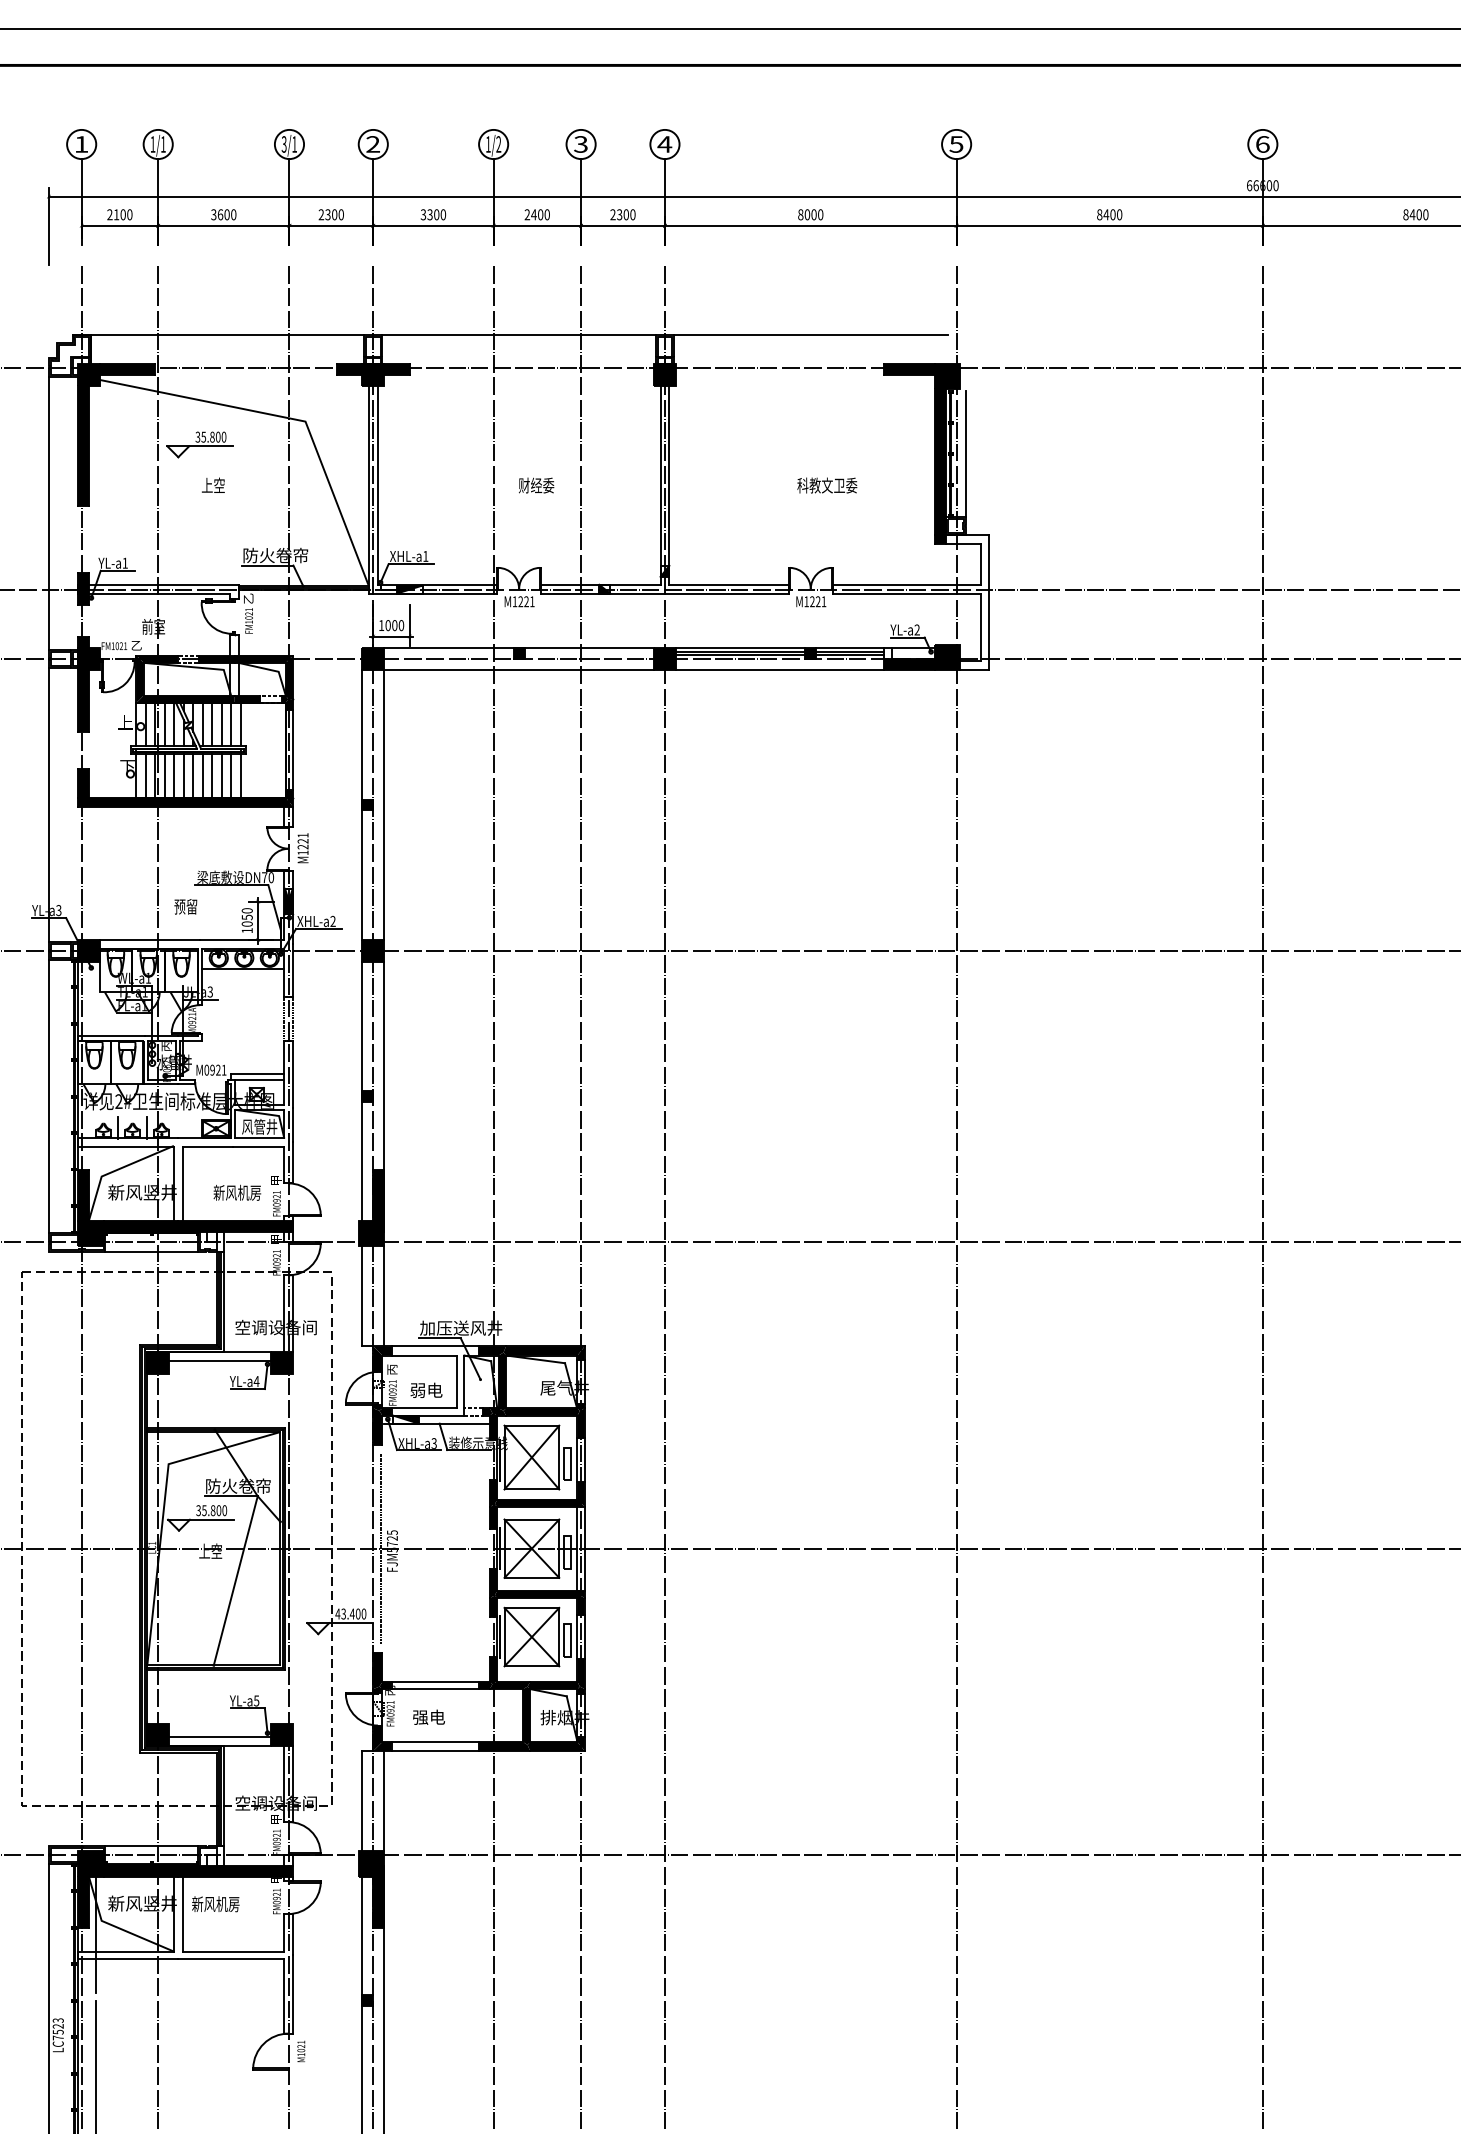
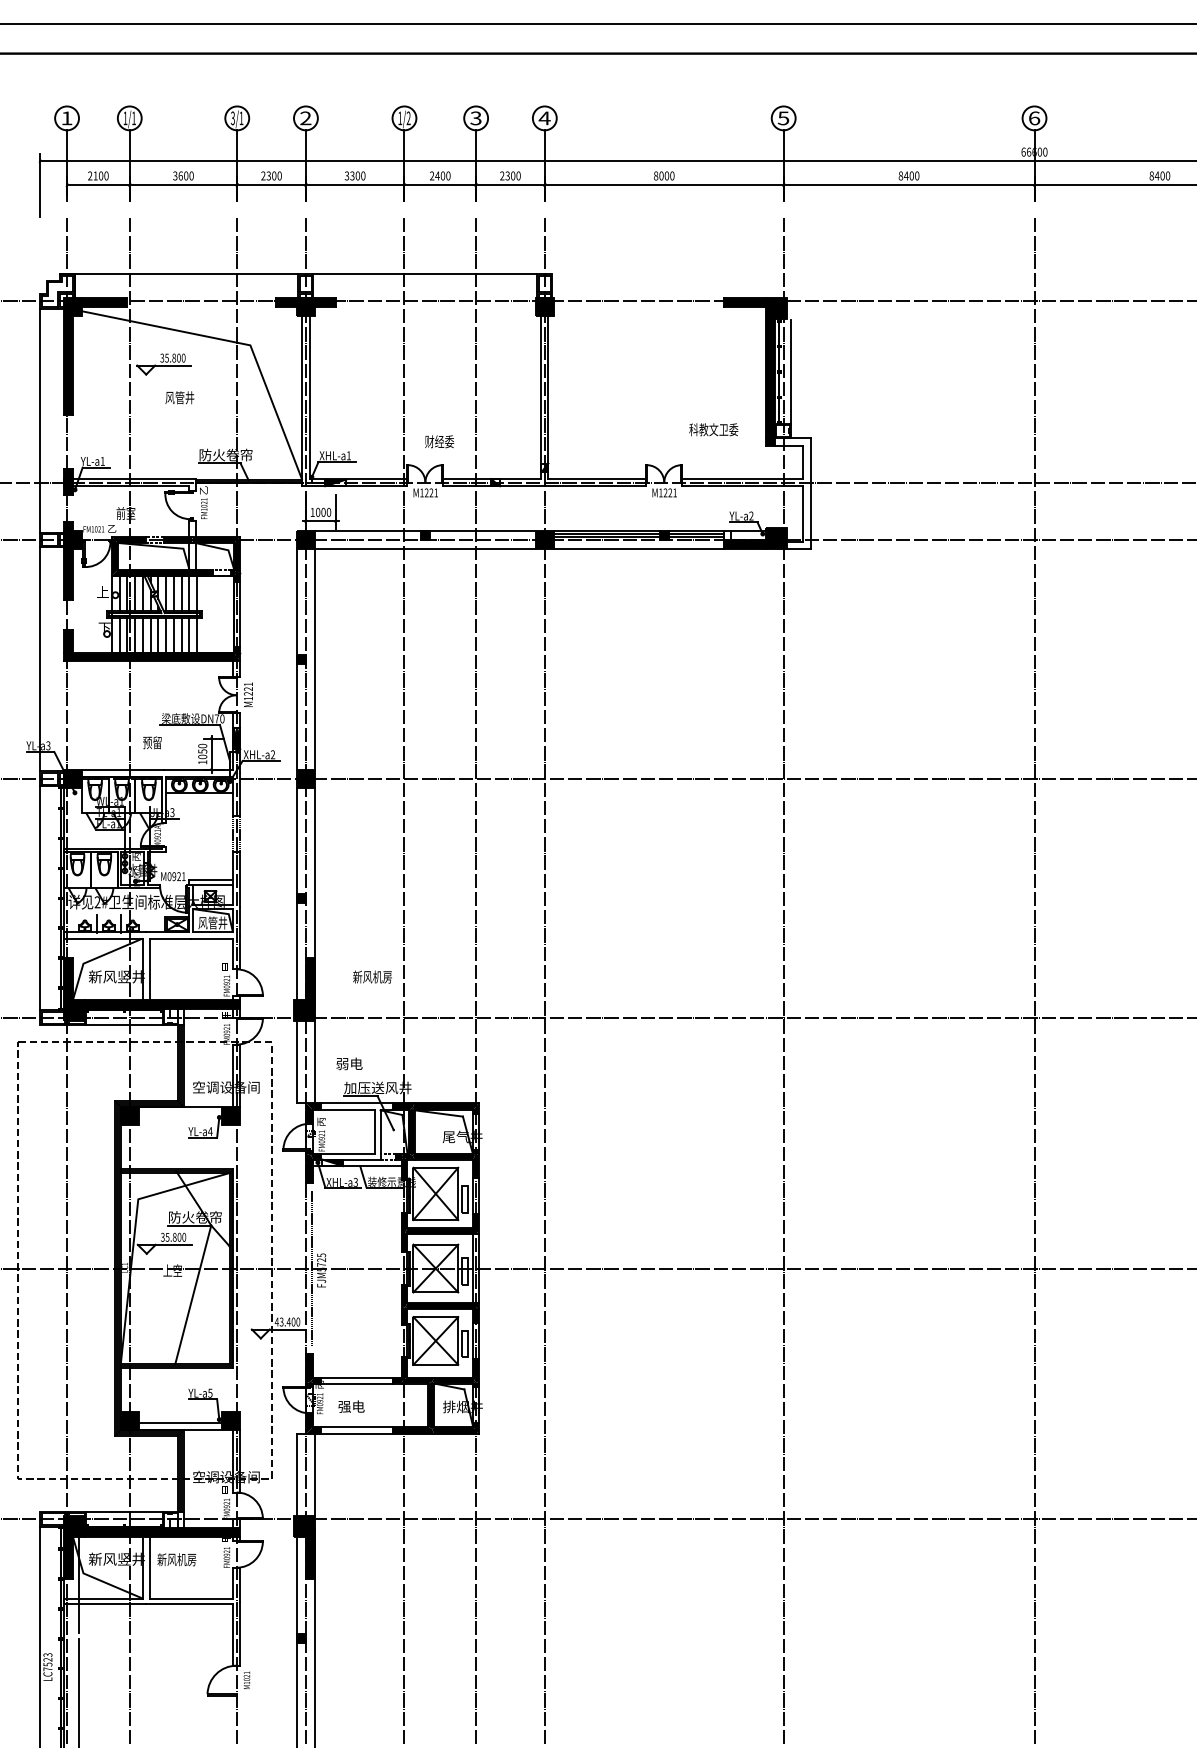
line: (811, 335) -> (664, 274), removed
text: (218, 485) -> (179, 397), 上空 -> 风管井
text: (536, 485) -> (439, 441), moved
text: (826, 485) -> (713, 429), moved
text: (237, 1192) -> (372, 976), moved
line: (220, 1360) -> (180, 1114), removed
text: (426, 1389) -> (349, 1063), moved

